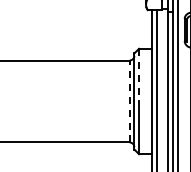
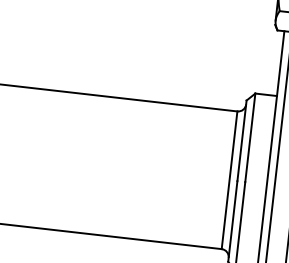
line: (139, 75) -> (250, 138), dashed -> solid
line: (129, 101) -> (229, 180), dashed -> solid

